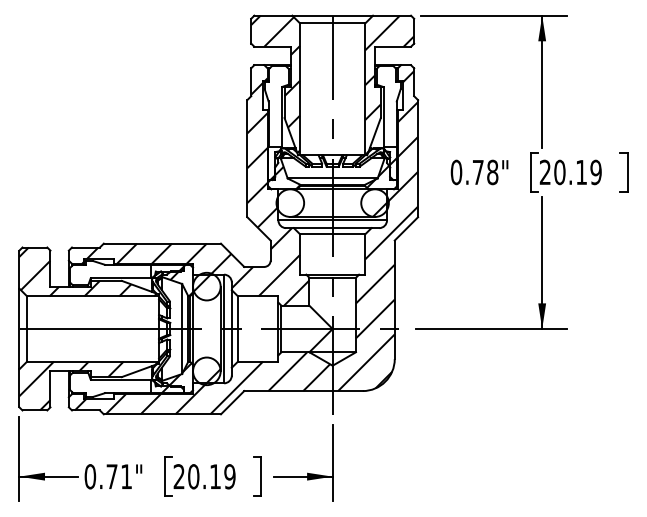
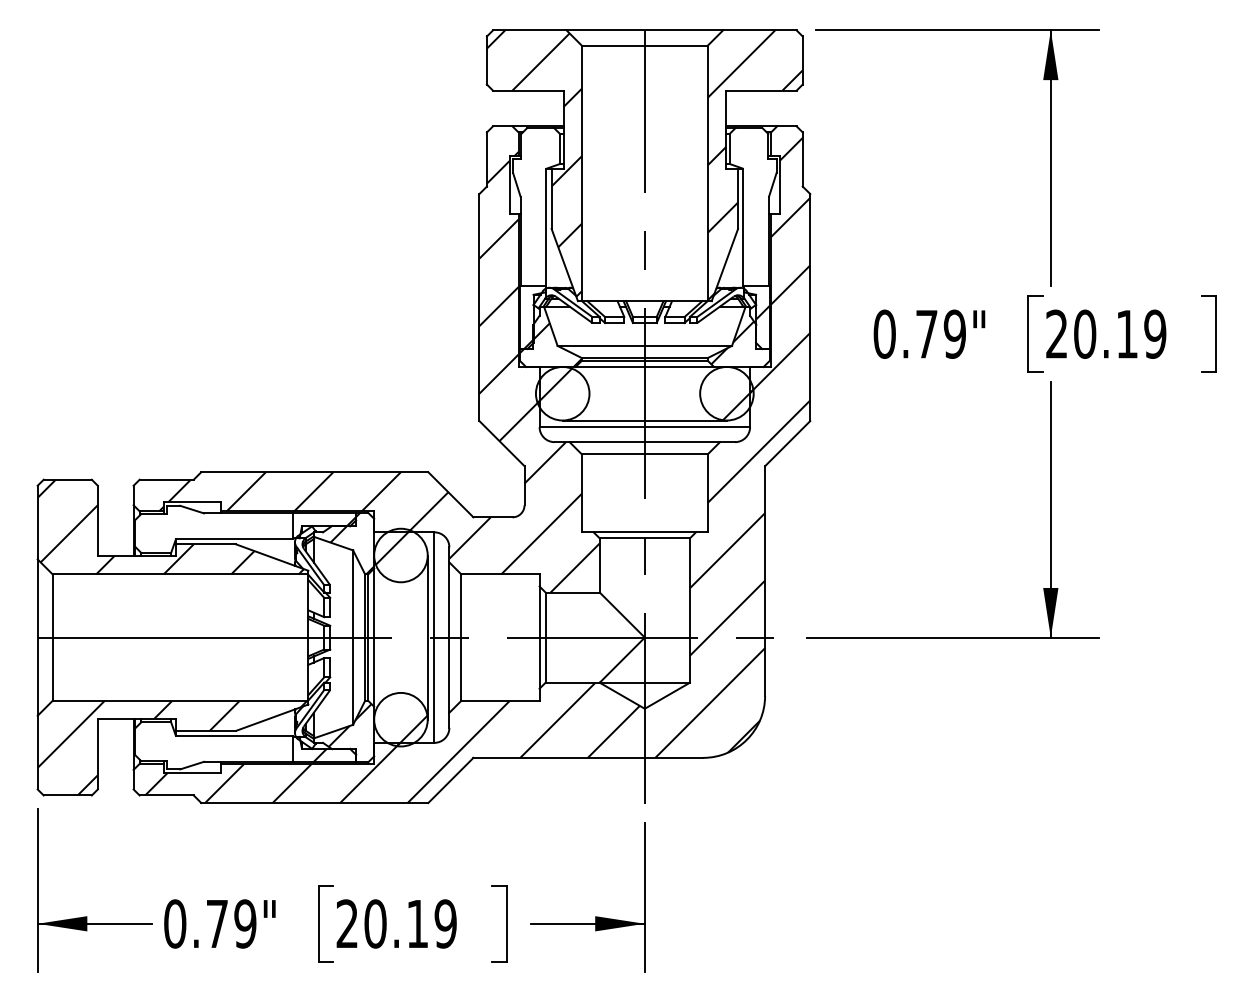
text: (492, 172) -> (954, 334), 0.78" -> 0.79"
hatch: (286, 198) -> (555, 384), added
text: (126, 476) -> (245, 923), 0.71" -> 0.79"

